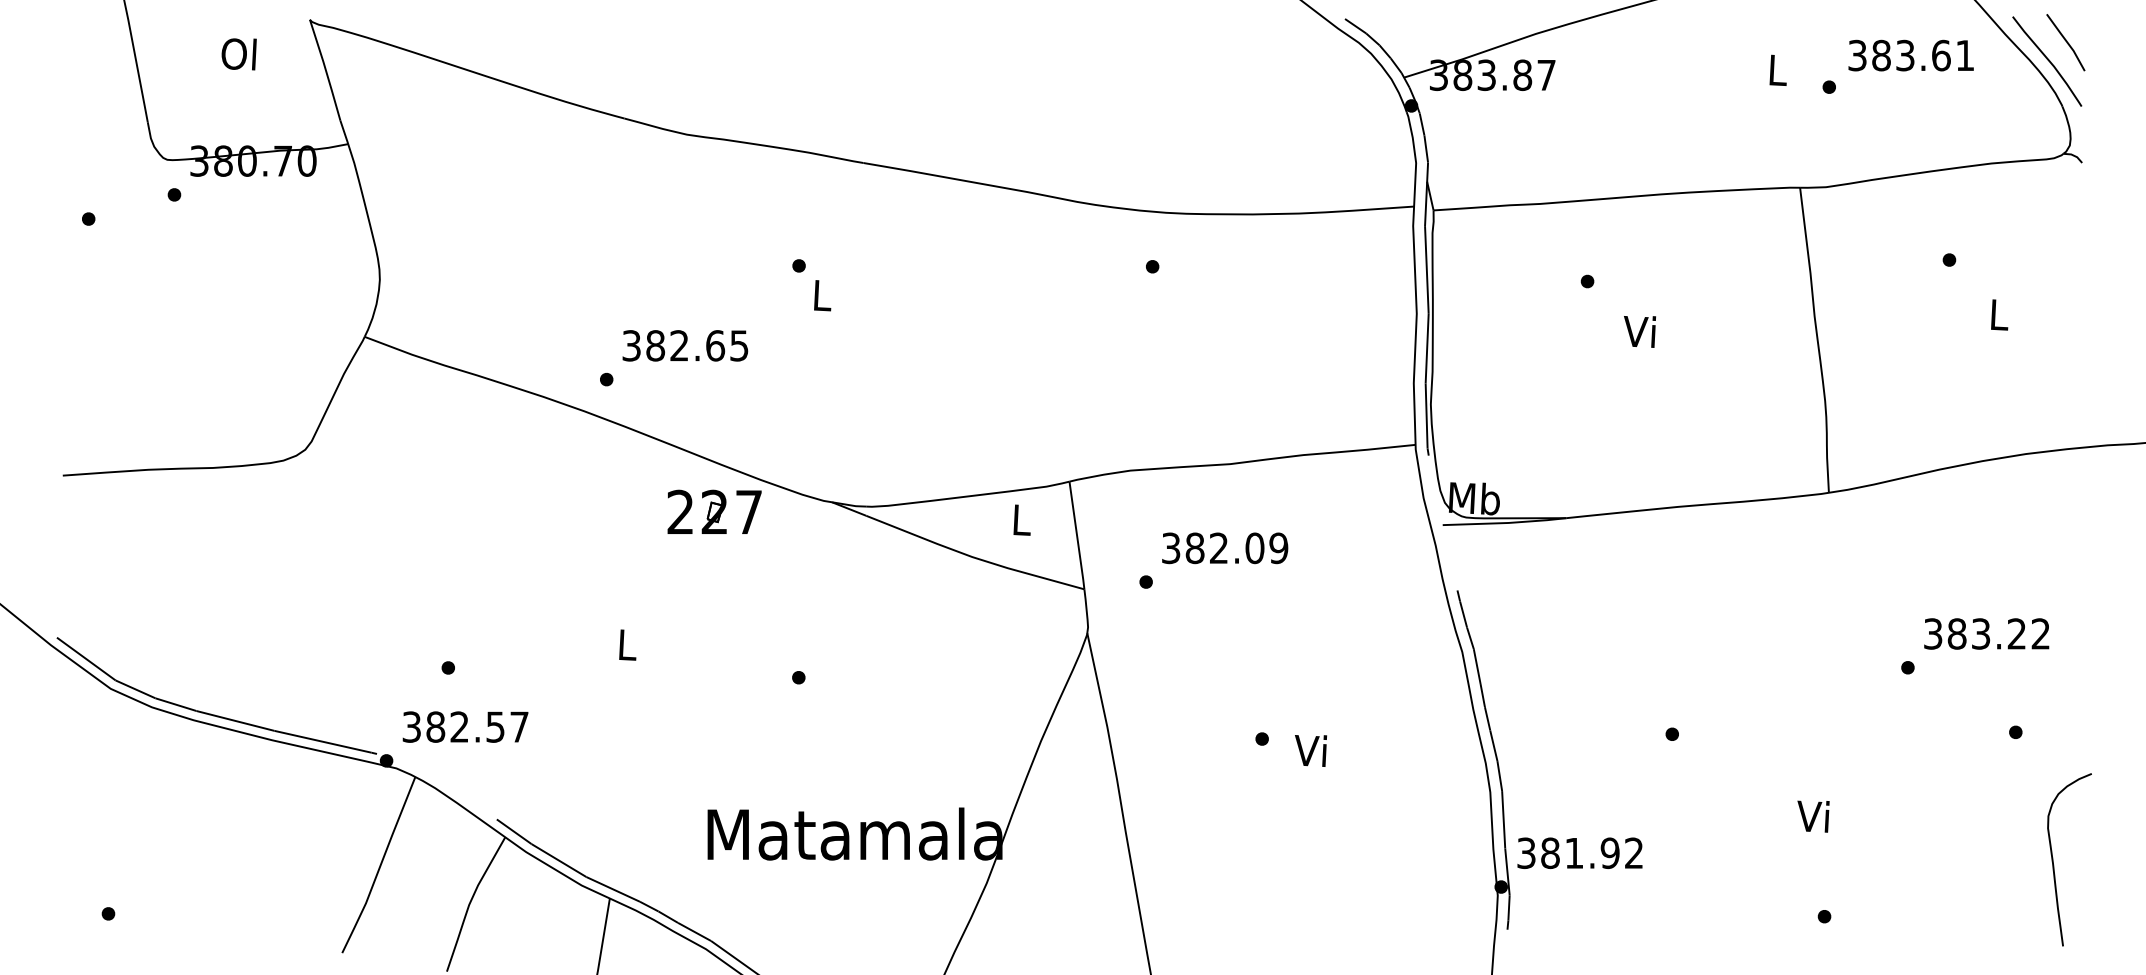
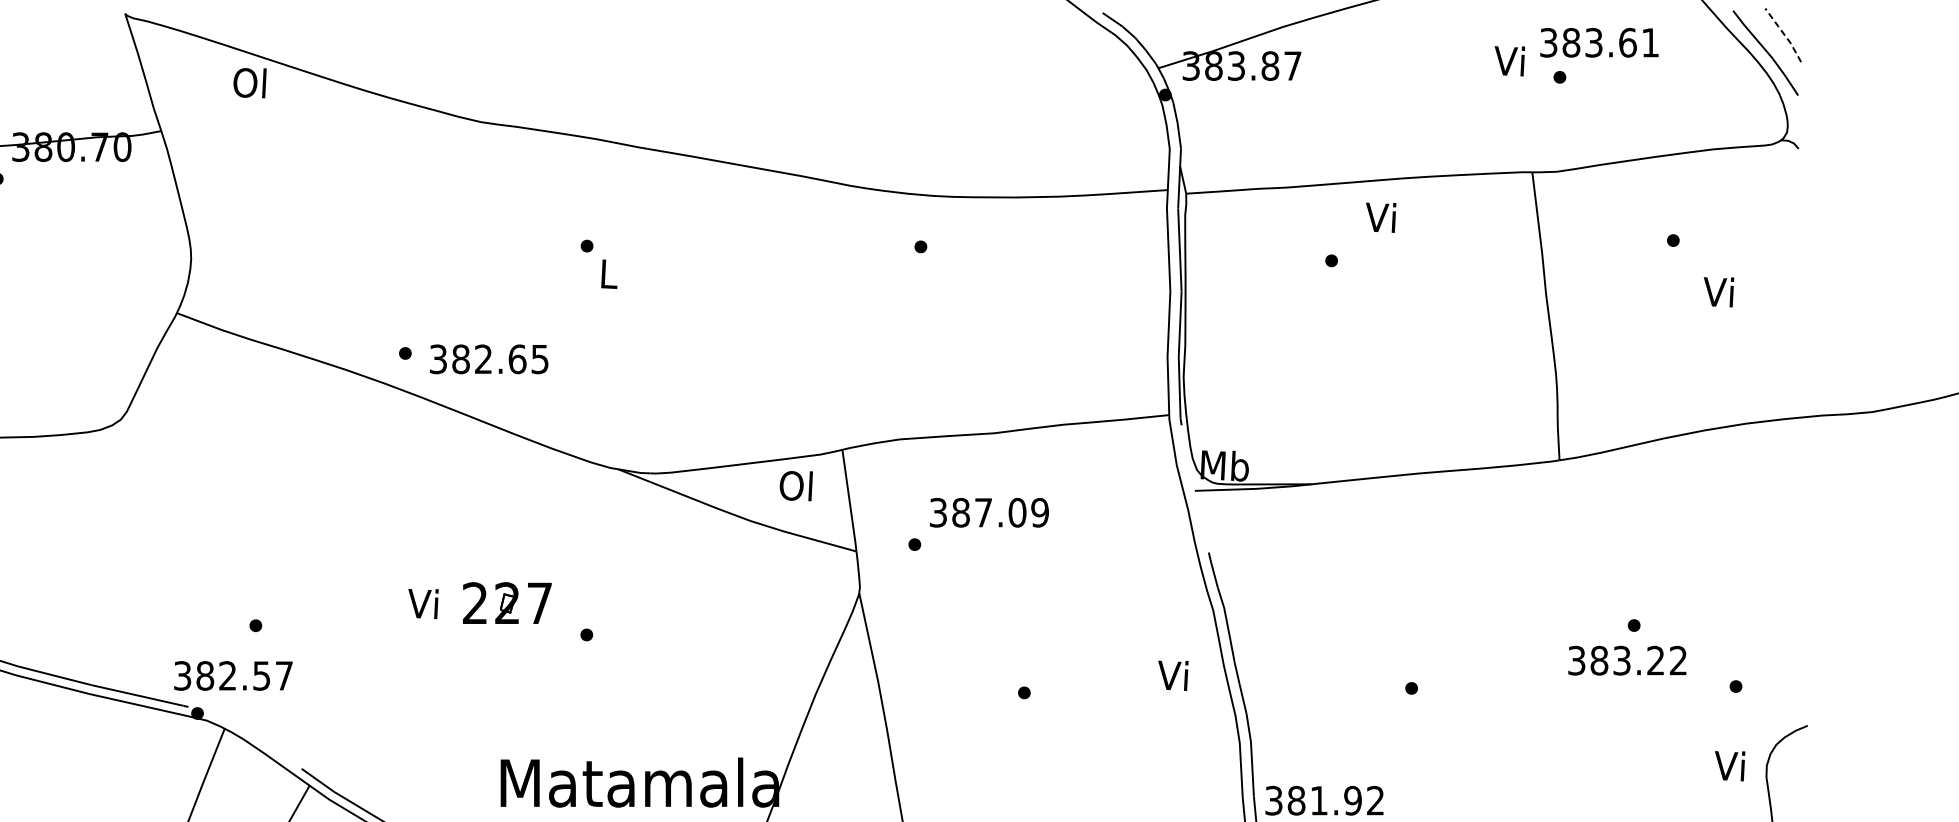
line: (2067, 42) -> (1784, 35), solid -> dashed
text: (238, 54) -> (249, 83), moved
text: (1910, 55) -> (1598, 42), moved
text: (1776, 70) -> (1510, 61), L -> Vi
text: (1997, 314) -> (1718, 291), L -> Vi
text: (1639, 331) -> (1380, 217), moved
text: (685, 345) -> (489, 359), moved
part: (714, 511) -> (507, 602), moved
text: (1020, 520) -> (796, 486), L -> Ol
text: (1218, 547) -> (983, 512), 382.09 -> 387.09
text: (1986, 633) -> (1627, 660), moved
text: (625, 644) -> (423, 603), L -> Vi
text: (465, 726) -> (233, 675), moved
text: (1310, 750) -> (1172, 675), moved
text: (1813, 816) -> (1730, 766), moved

